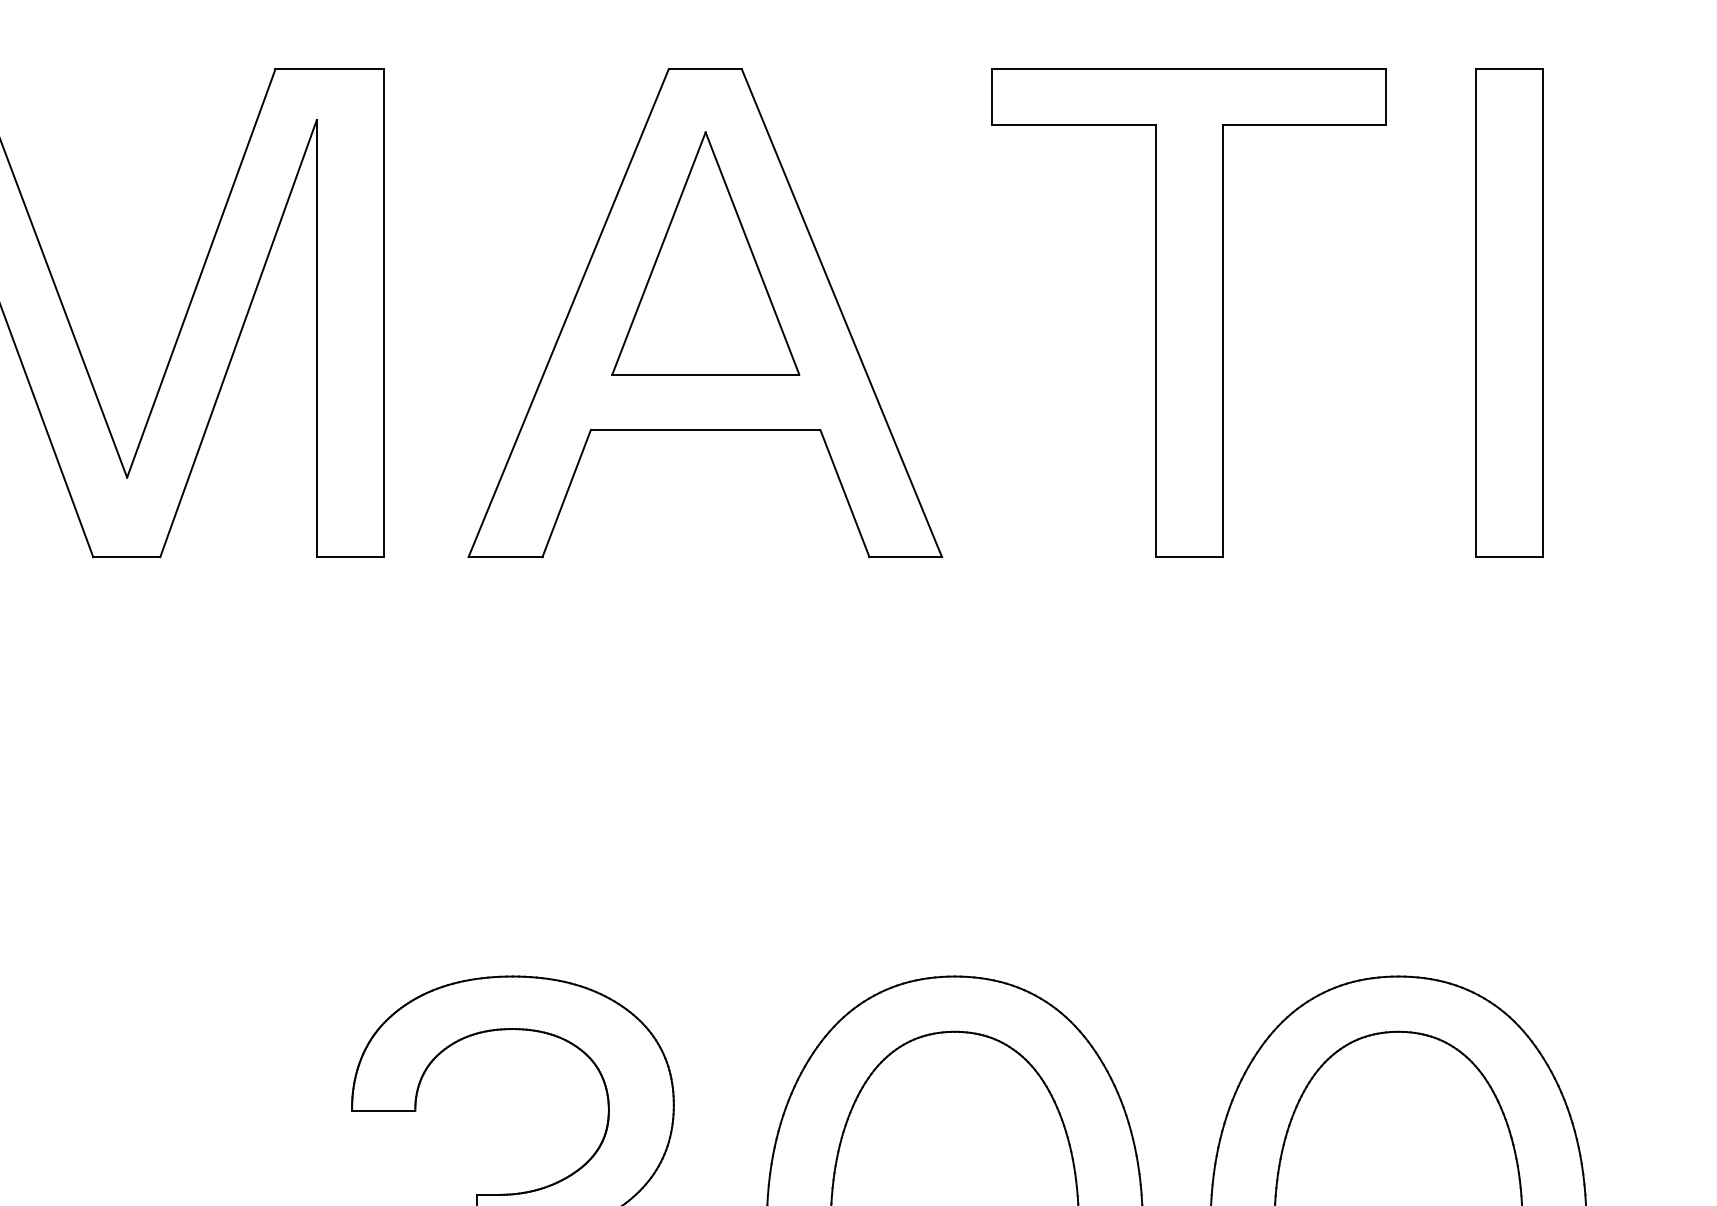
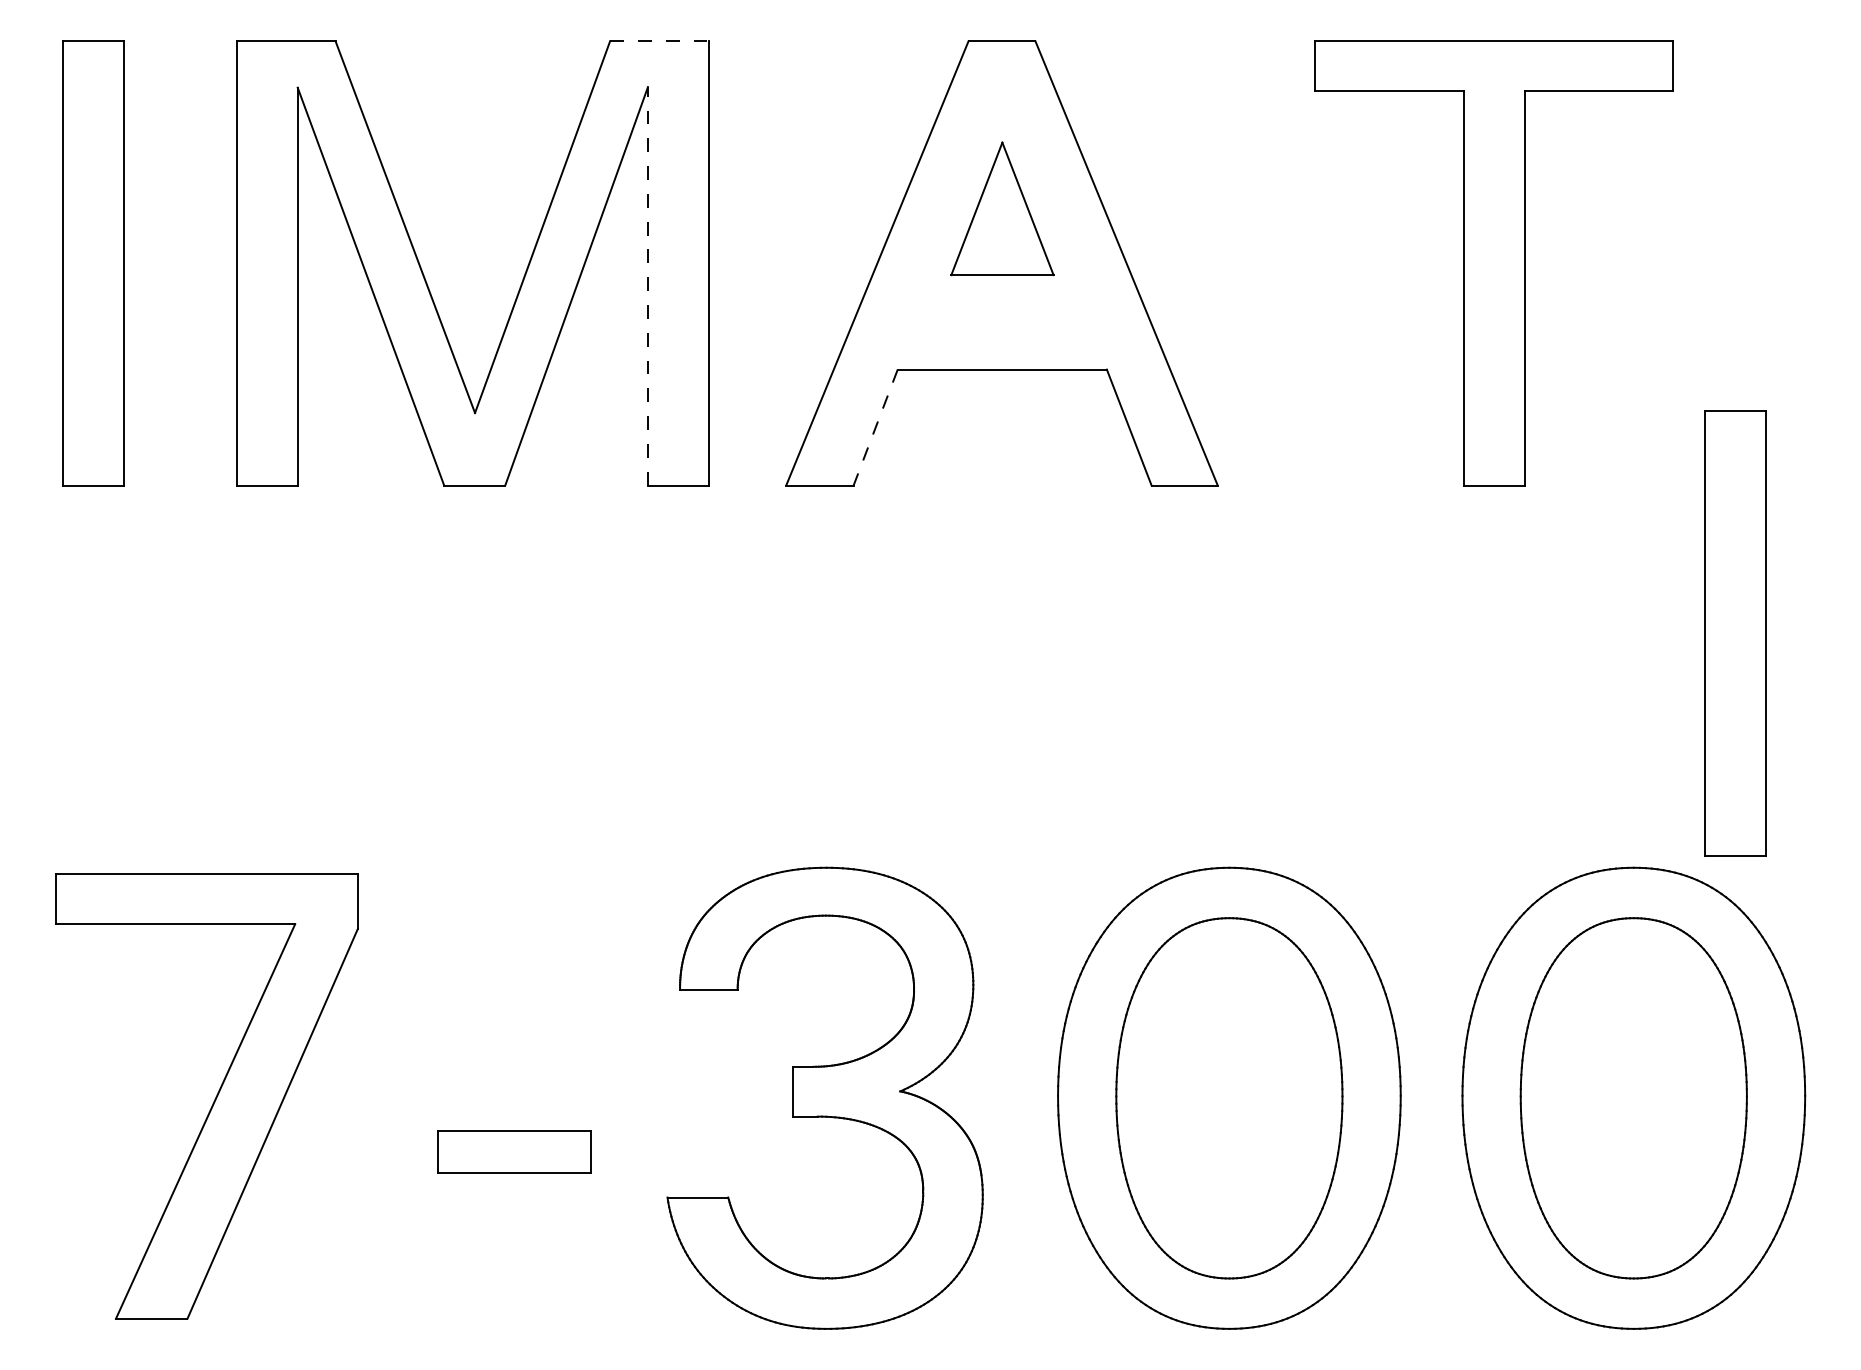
line: (329, 69) -> (659, 41), solid -> dashed
part: (705, 253) -> (1002, 208), size x0.6
part: (1188, 313) -> (1493, 263), moved
part: (1510, 313) -> (1735, 633), moved
line: (316, 337) -> (647, 285), solid -> dashed
line: (566, 494) -> (875, 428), solid -> dashed

